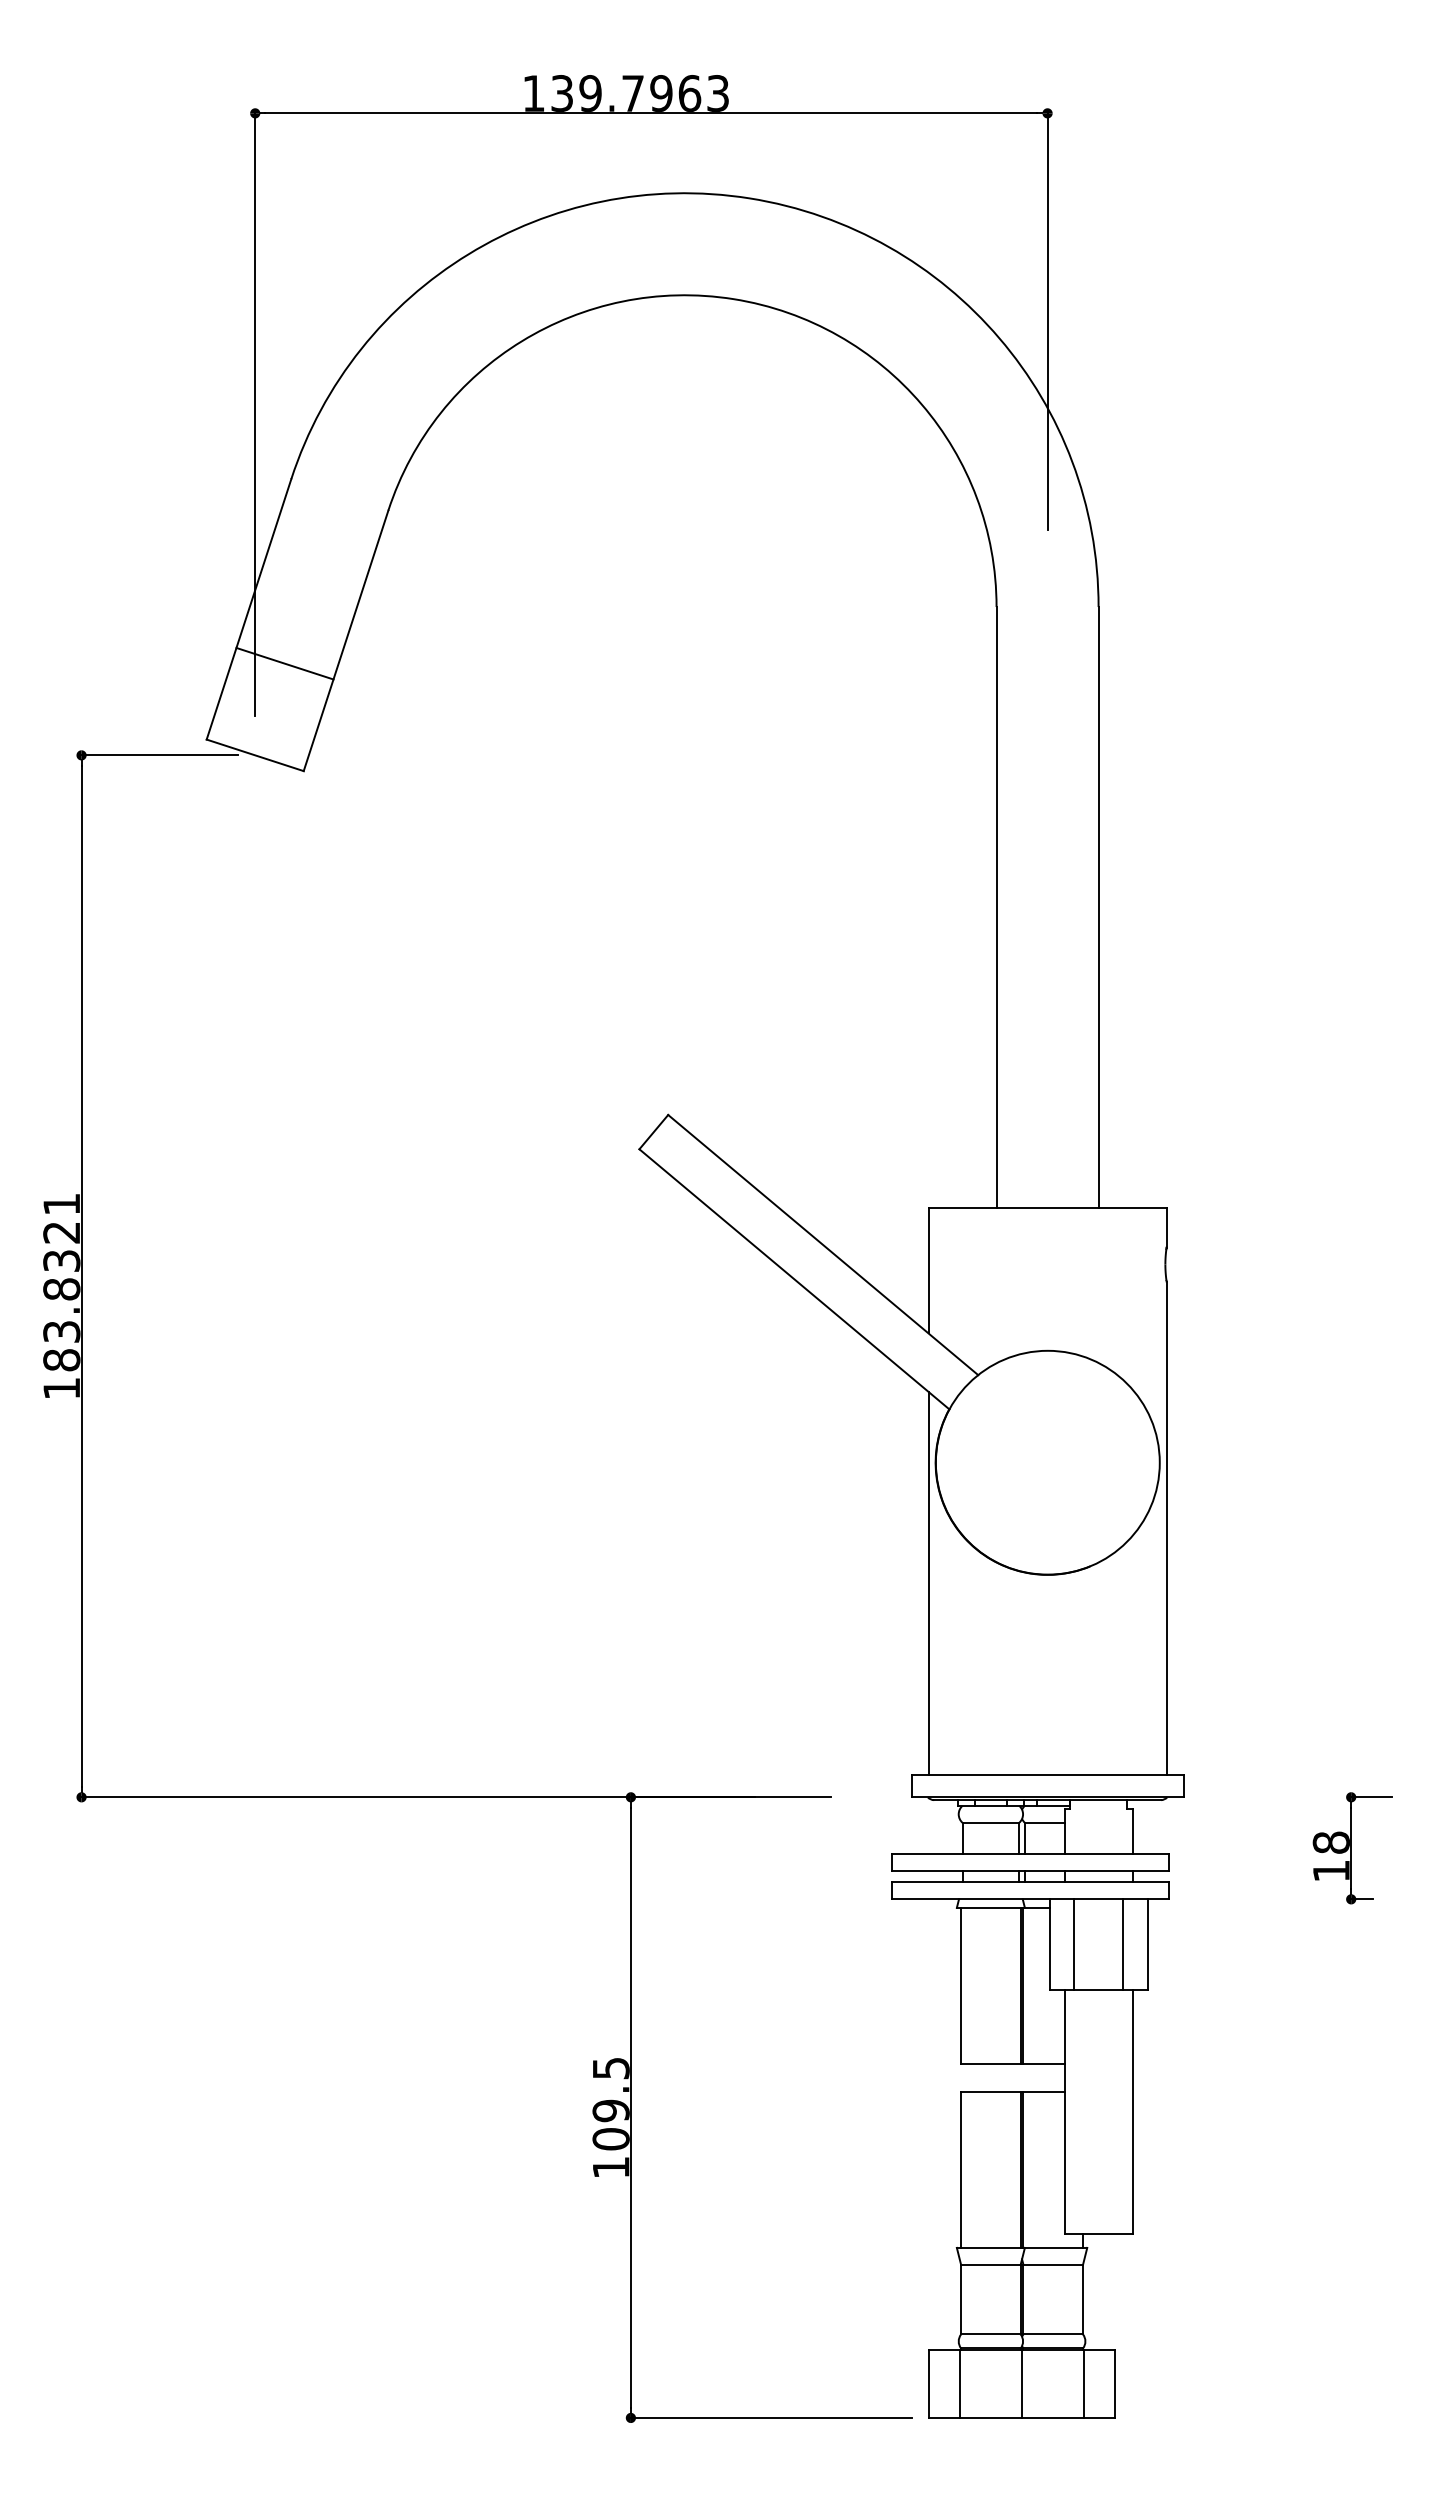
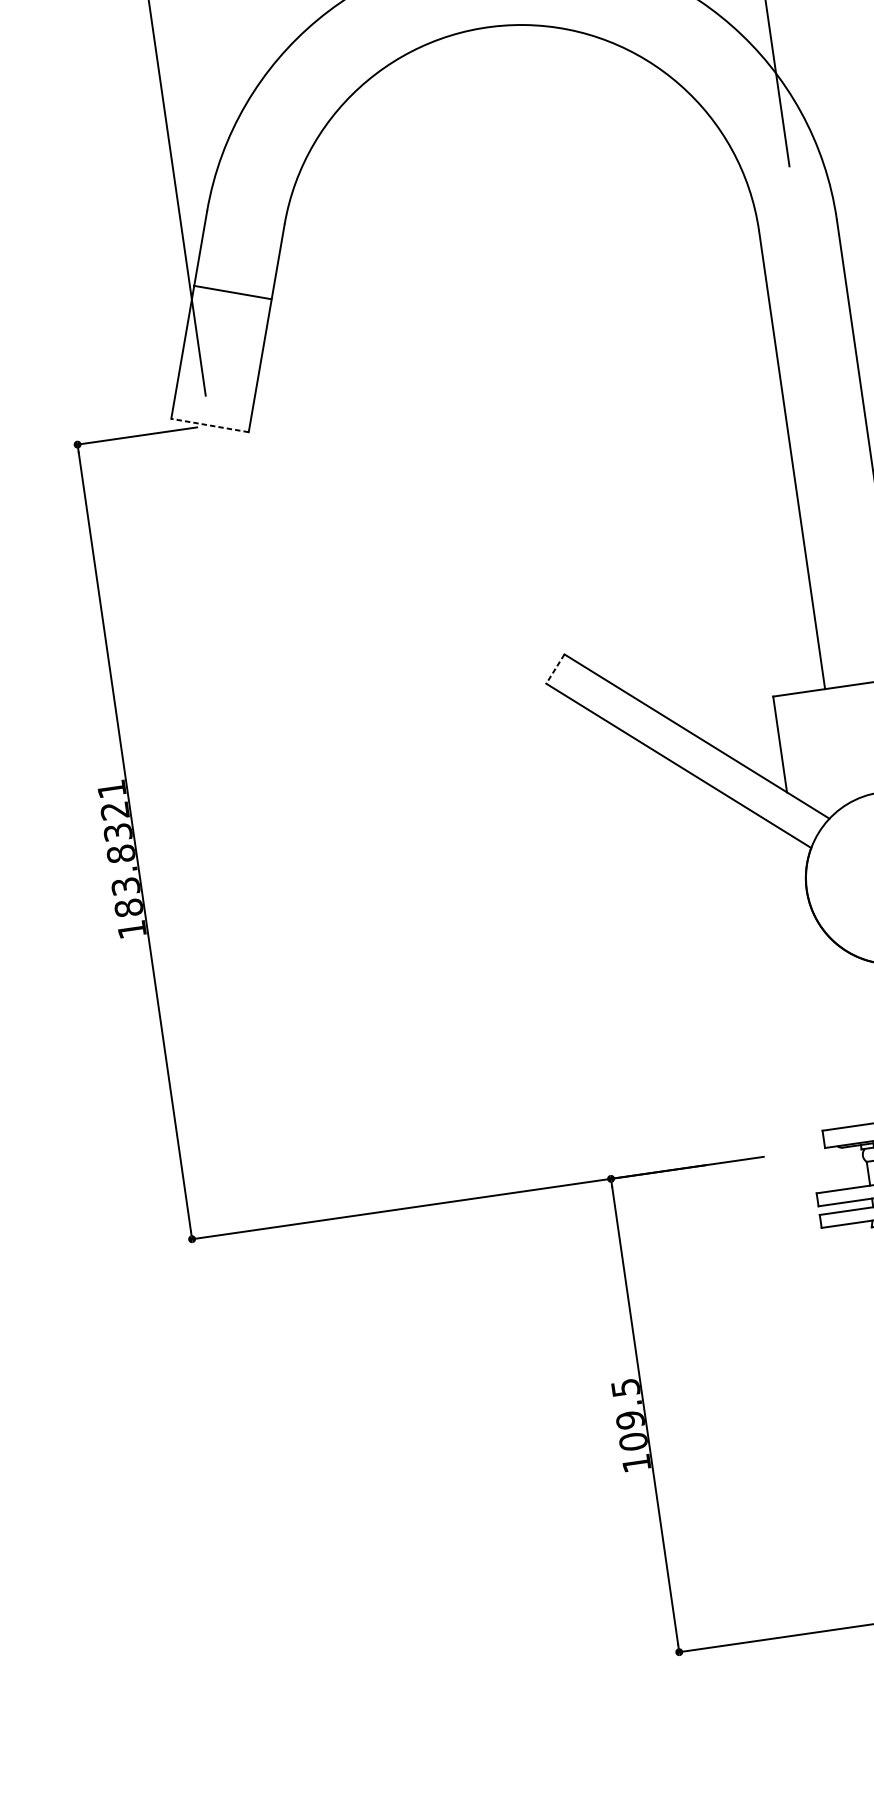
line: (284, 663) -> (232, 292), moved
line: (254, 755) -> (209, 425), solid -> dashed
line: (653, 1132) -> (555, 669), solid -> dashed
line: (928, 1582) -> (814, 982), removed

